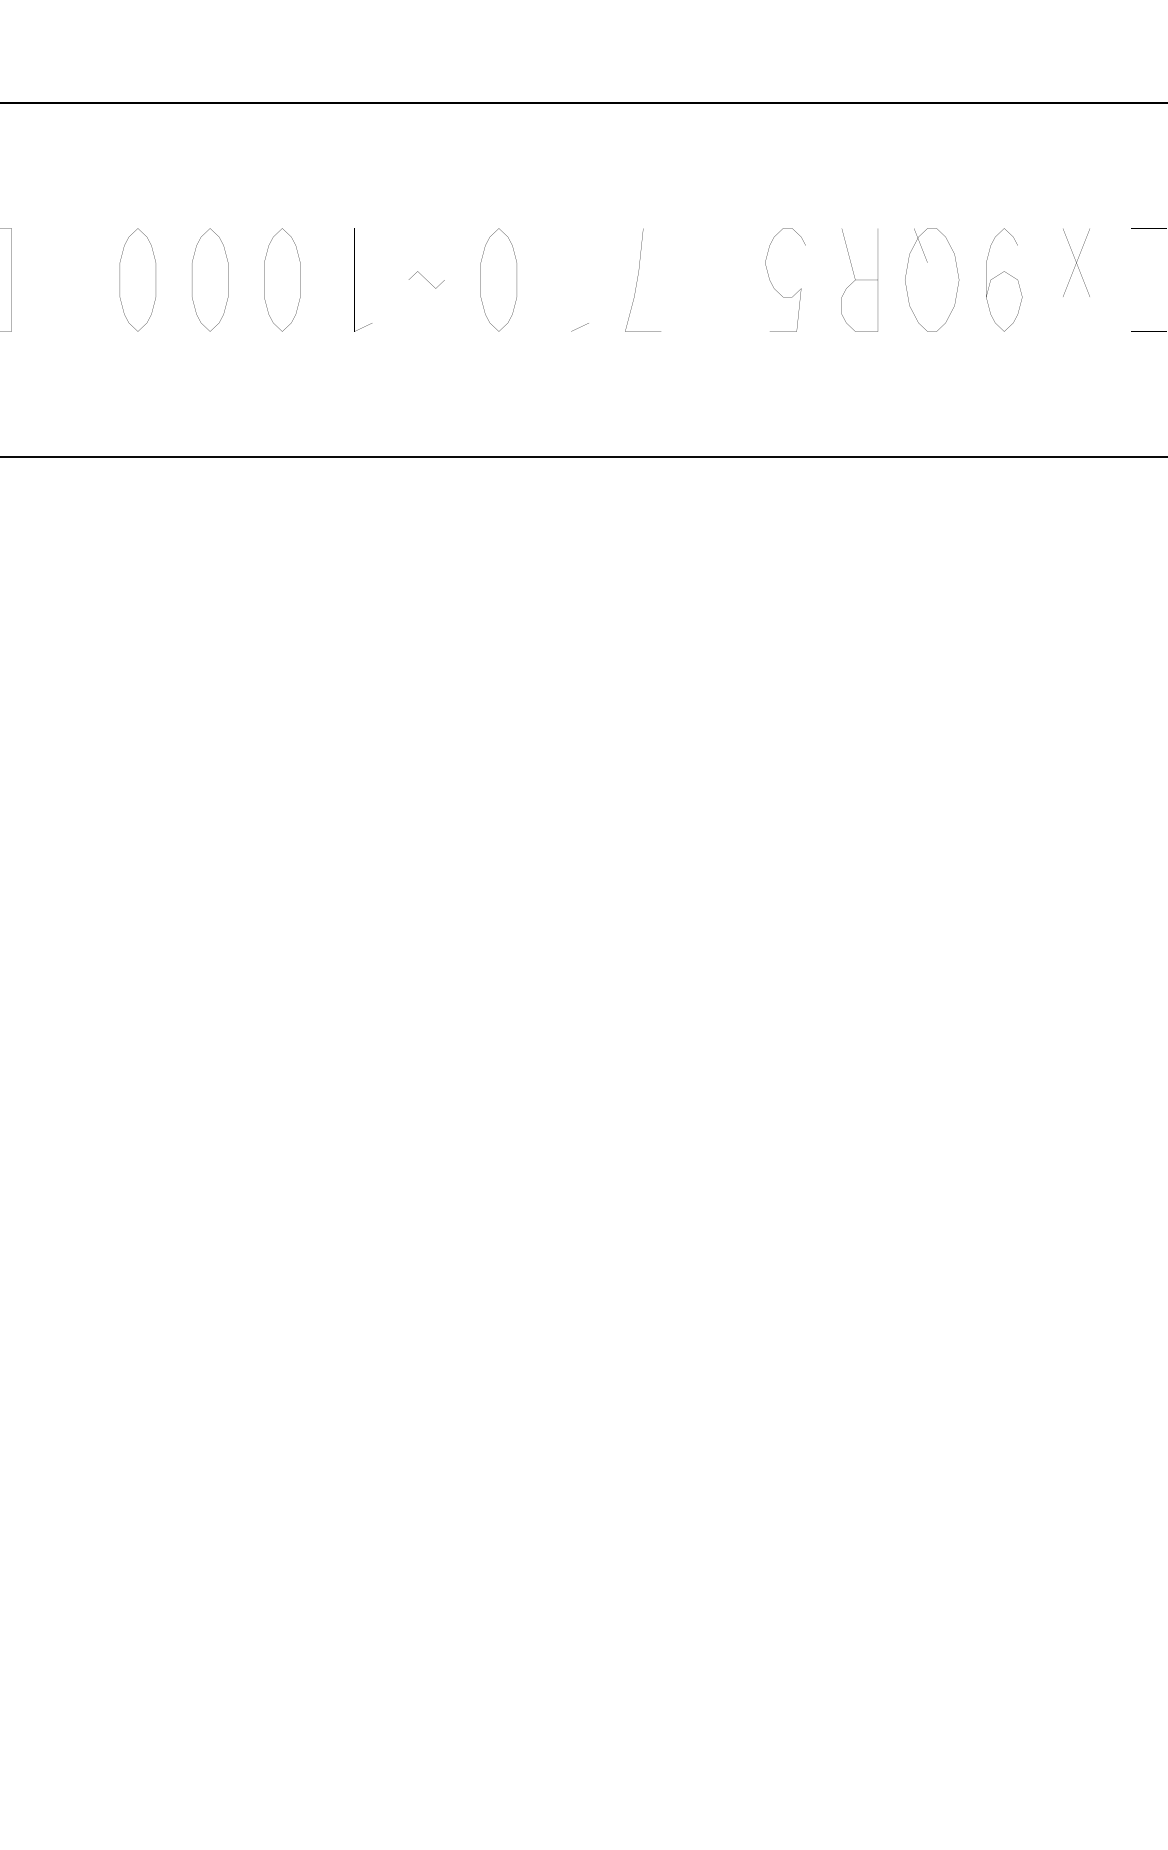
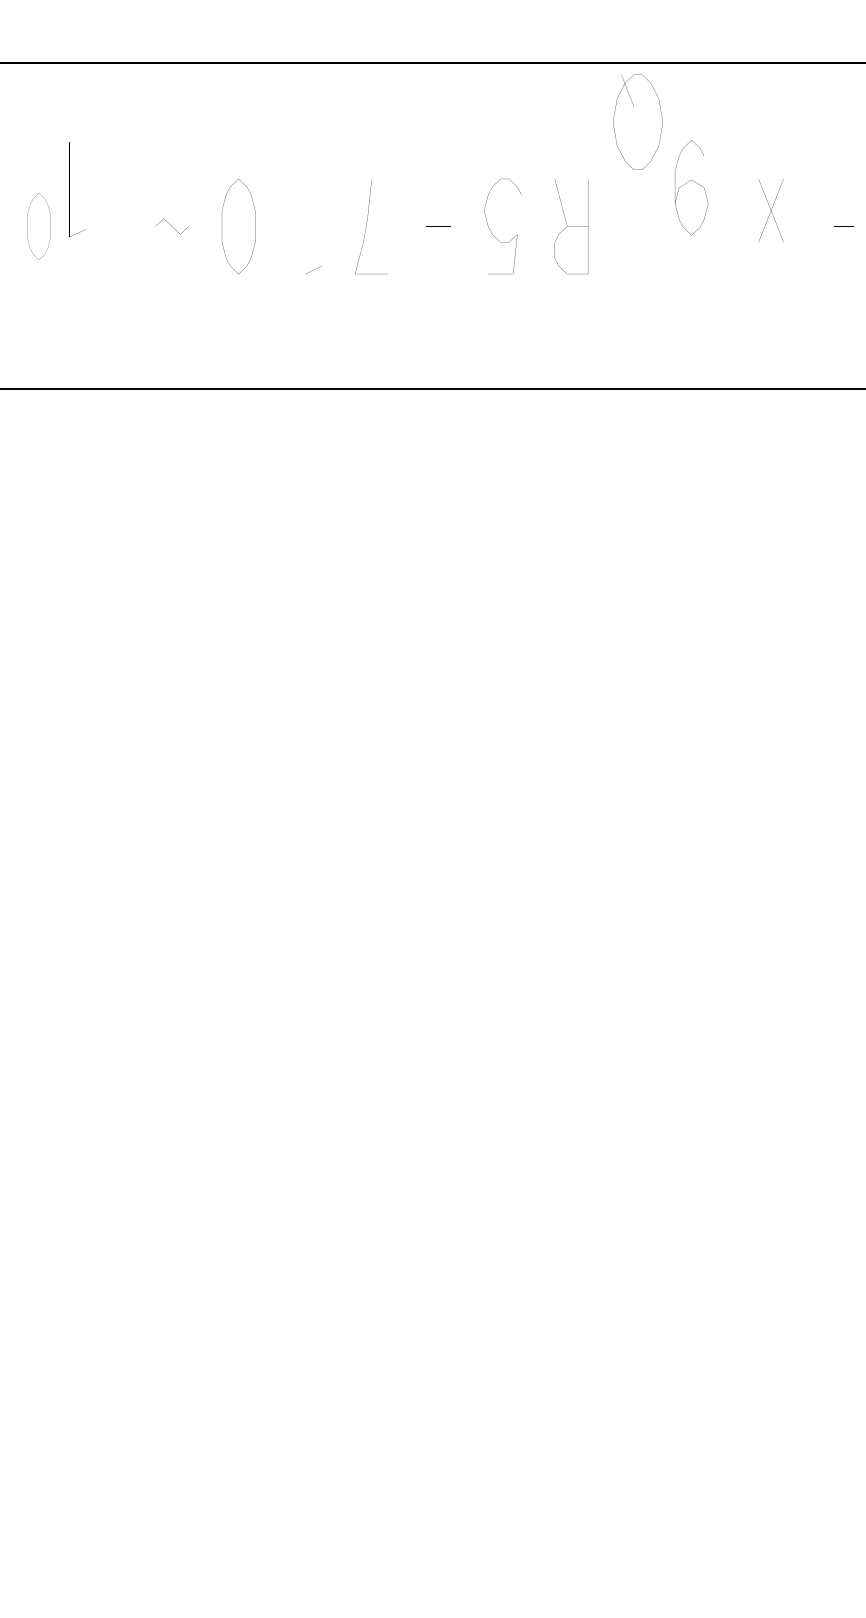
curve: (1008, 274) -> (695, 182), moved
part: (282, 279) -> (39, 226), size x0.7
part: (354, 279) -> (69, 189), moved
part: (932, 279) -> (638, 121), moved

